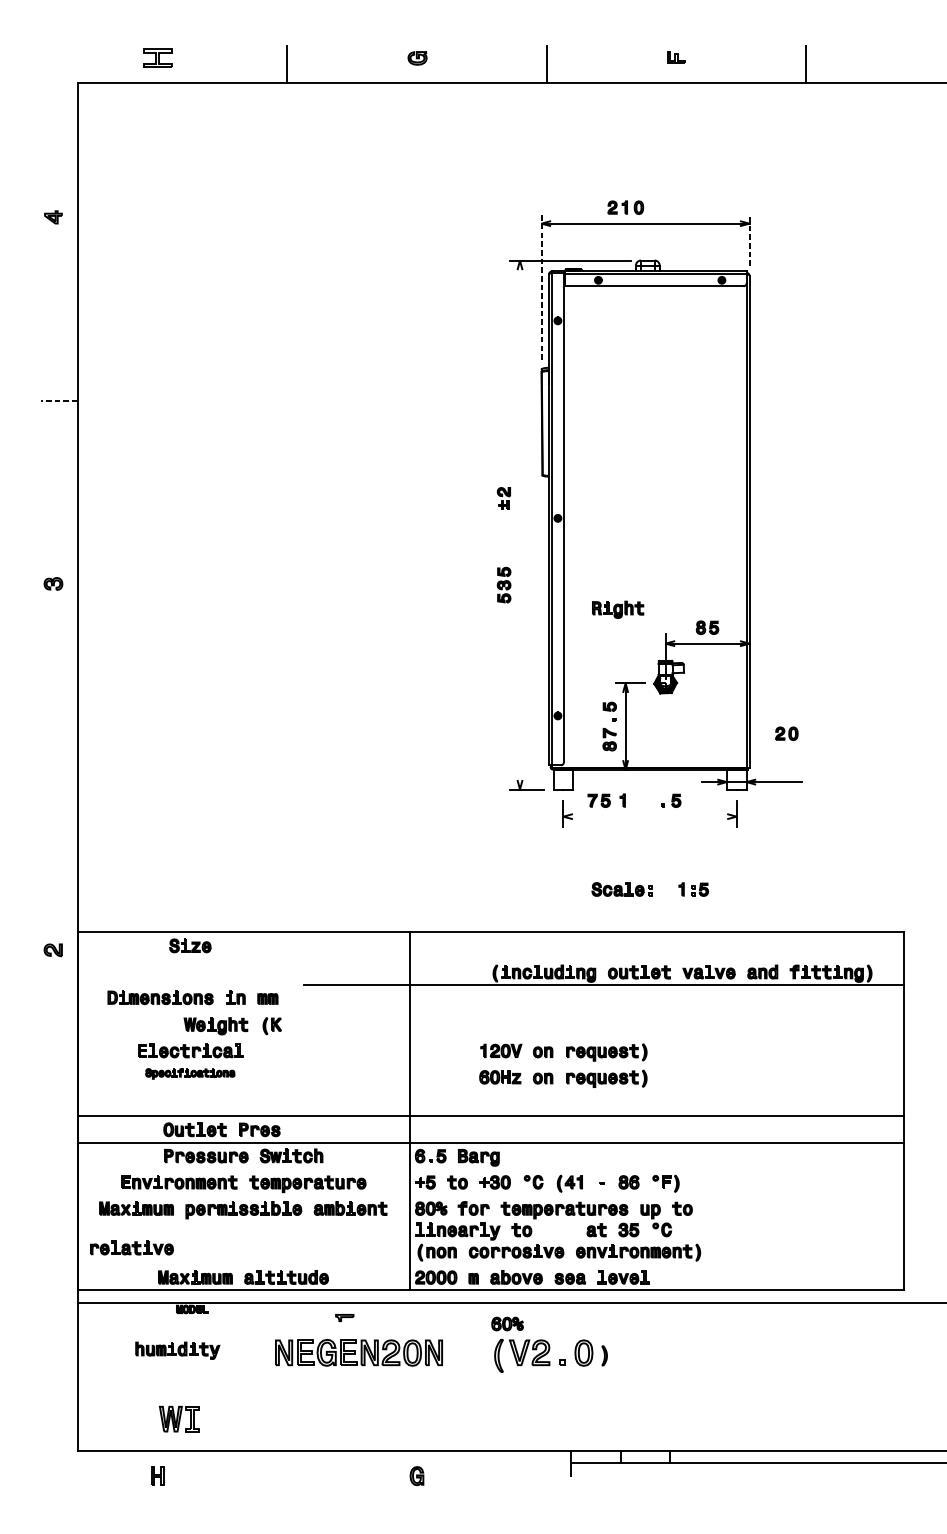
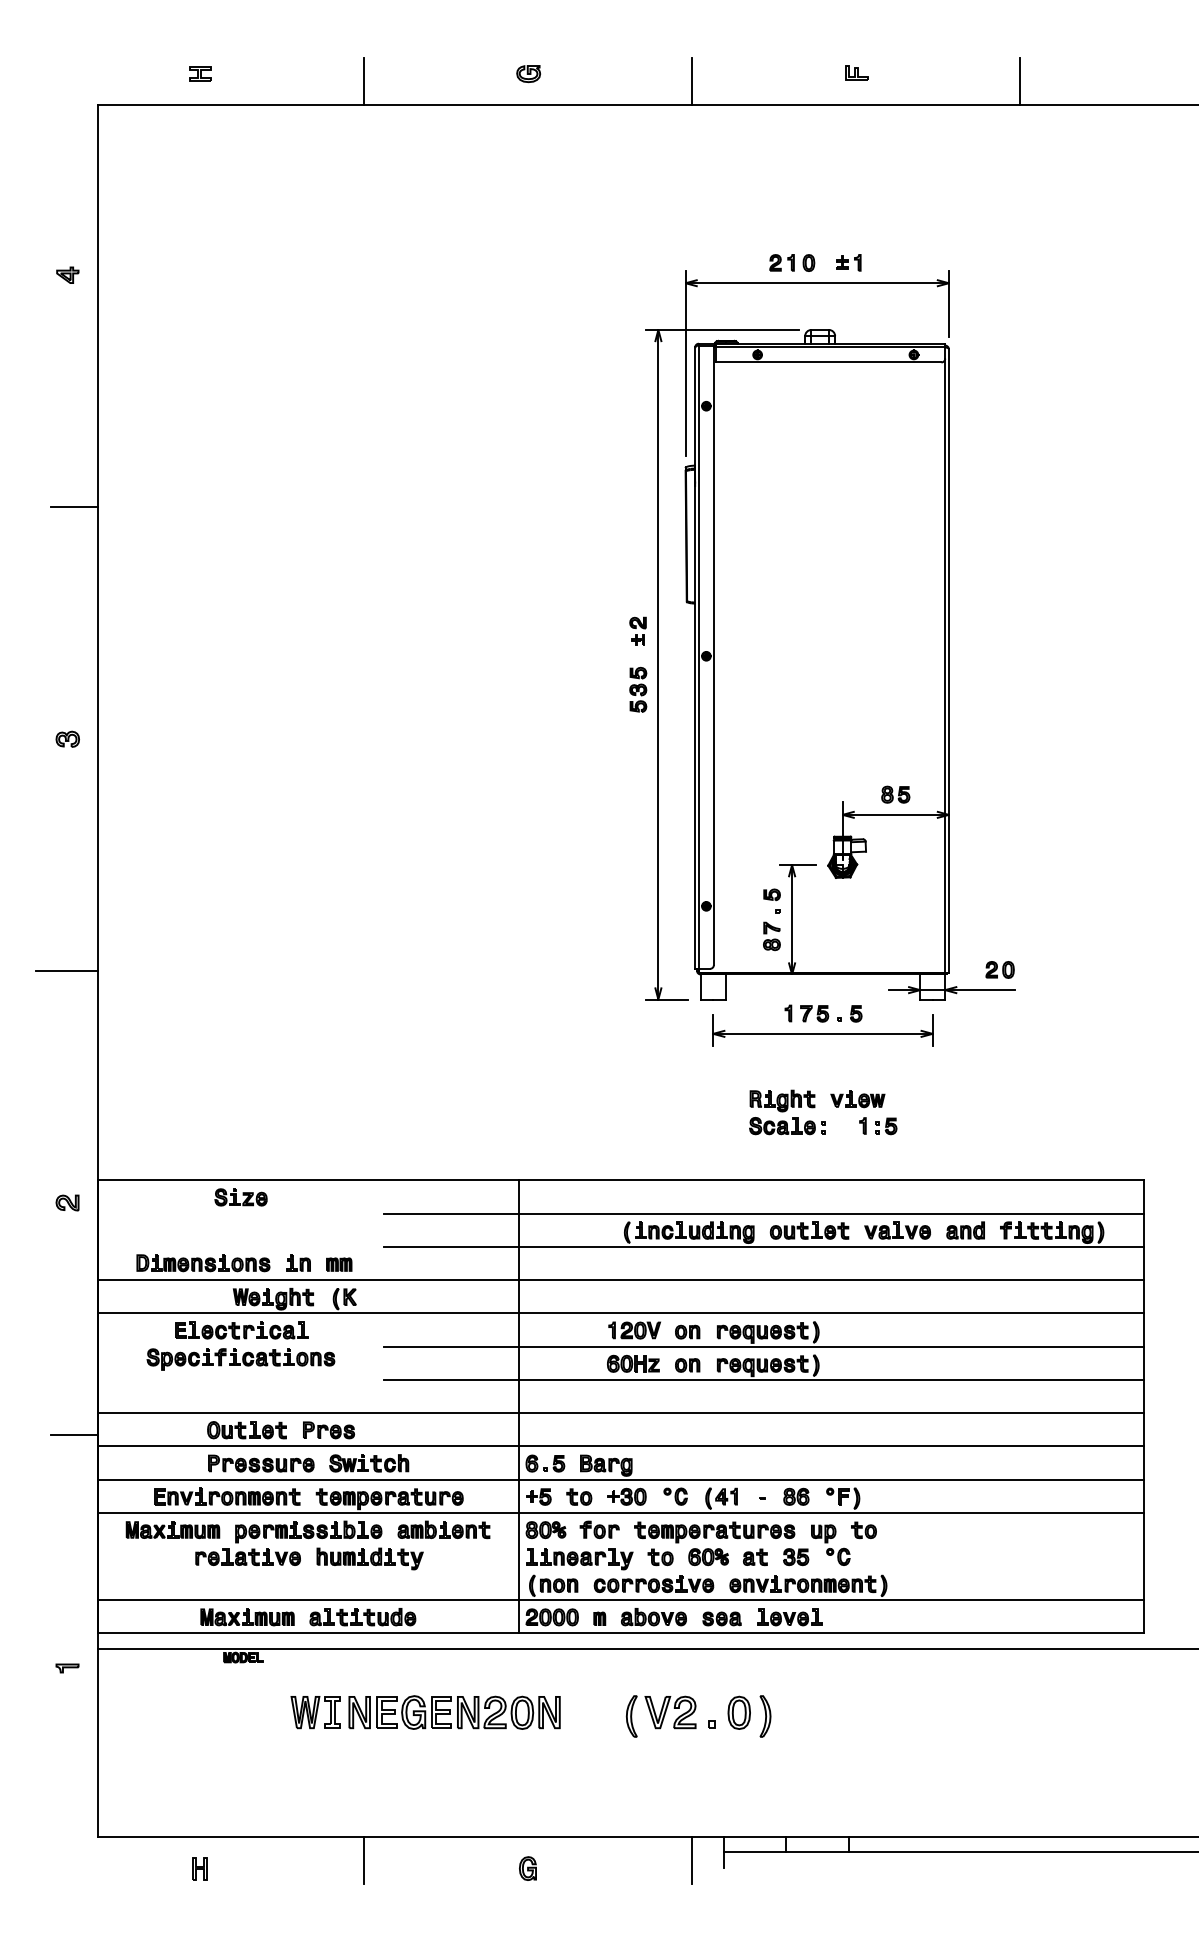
part: (158, 57) -> (200, 73), size x0.62
part: (670, 207) -> (848, 262), added
line: (749, 239) -> (948, 303), dashed -> solid
line: (541, 286) -> (685, 362), dashed -> solid
line: (58, 400) -> (74, 507), dashed -> solid
line: (520, 524) -> (658, 664), added
part: (504, 584) -> (638, 689), moved
part: (618, 609) -> (782, 1100), moved
part: (786, 733) -> (999, 969), moved
line: (52, 767) -> (66, 971), added
part: (599, 800) -> (814, 1013), moved
line: (649, 816) -> (822, 1033), added
part: (677, 868) -> (857, 1099), added
line: (603, 958) -> (764, 1213), added
line: (490, 1011) -> (621, 1280), added
line: (490, 1037) -> (621, 1313), added
line: (603, 1063) -> (764, 1346), added
part: (189, 1073) -> (240, 1359), size x1.67
line: (603, 1089) -> (764, 1379), added
line: (58, 1133) -> (74, 1434), added
line: (490, 1168) -> (621, 1479), added
line: (490, 1194) -> (621, 1512), added
part: (131, 1248) -> (247, 1557), moved
line: (490, 1264) -> (621, 1600), added
part: (344, 1318) -> (67, 1668), moved
part: (507, 1324) -> (708, 1557), moved
part: (177, 1350) -> (369, 1558), moved
part: (604, 1355) -> (765, 1716), size x1.67
part: (178, 1419) -> (315, 1712), moved
line: (287, 1468) -> (364, 1859), added
line: (546, 1468) -> (692, 1859), added

